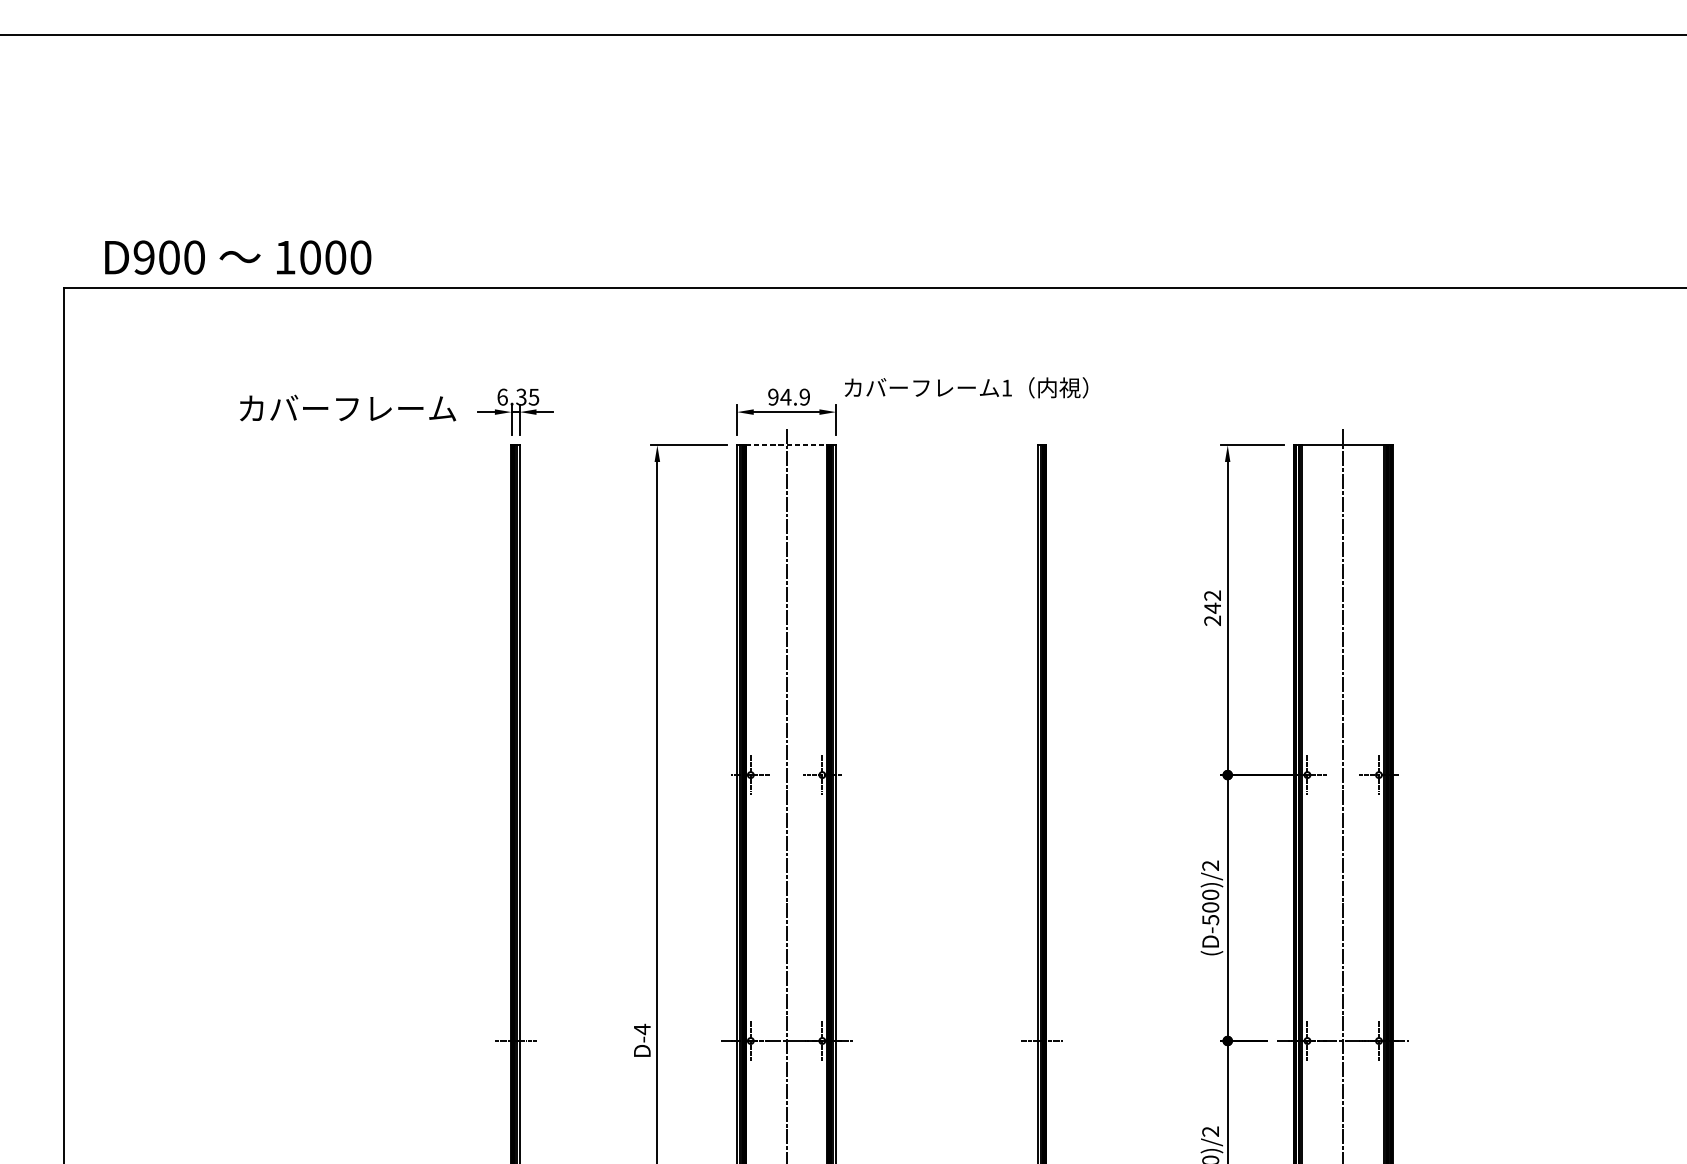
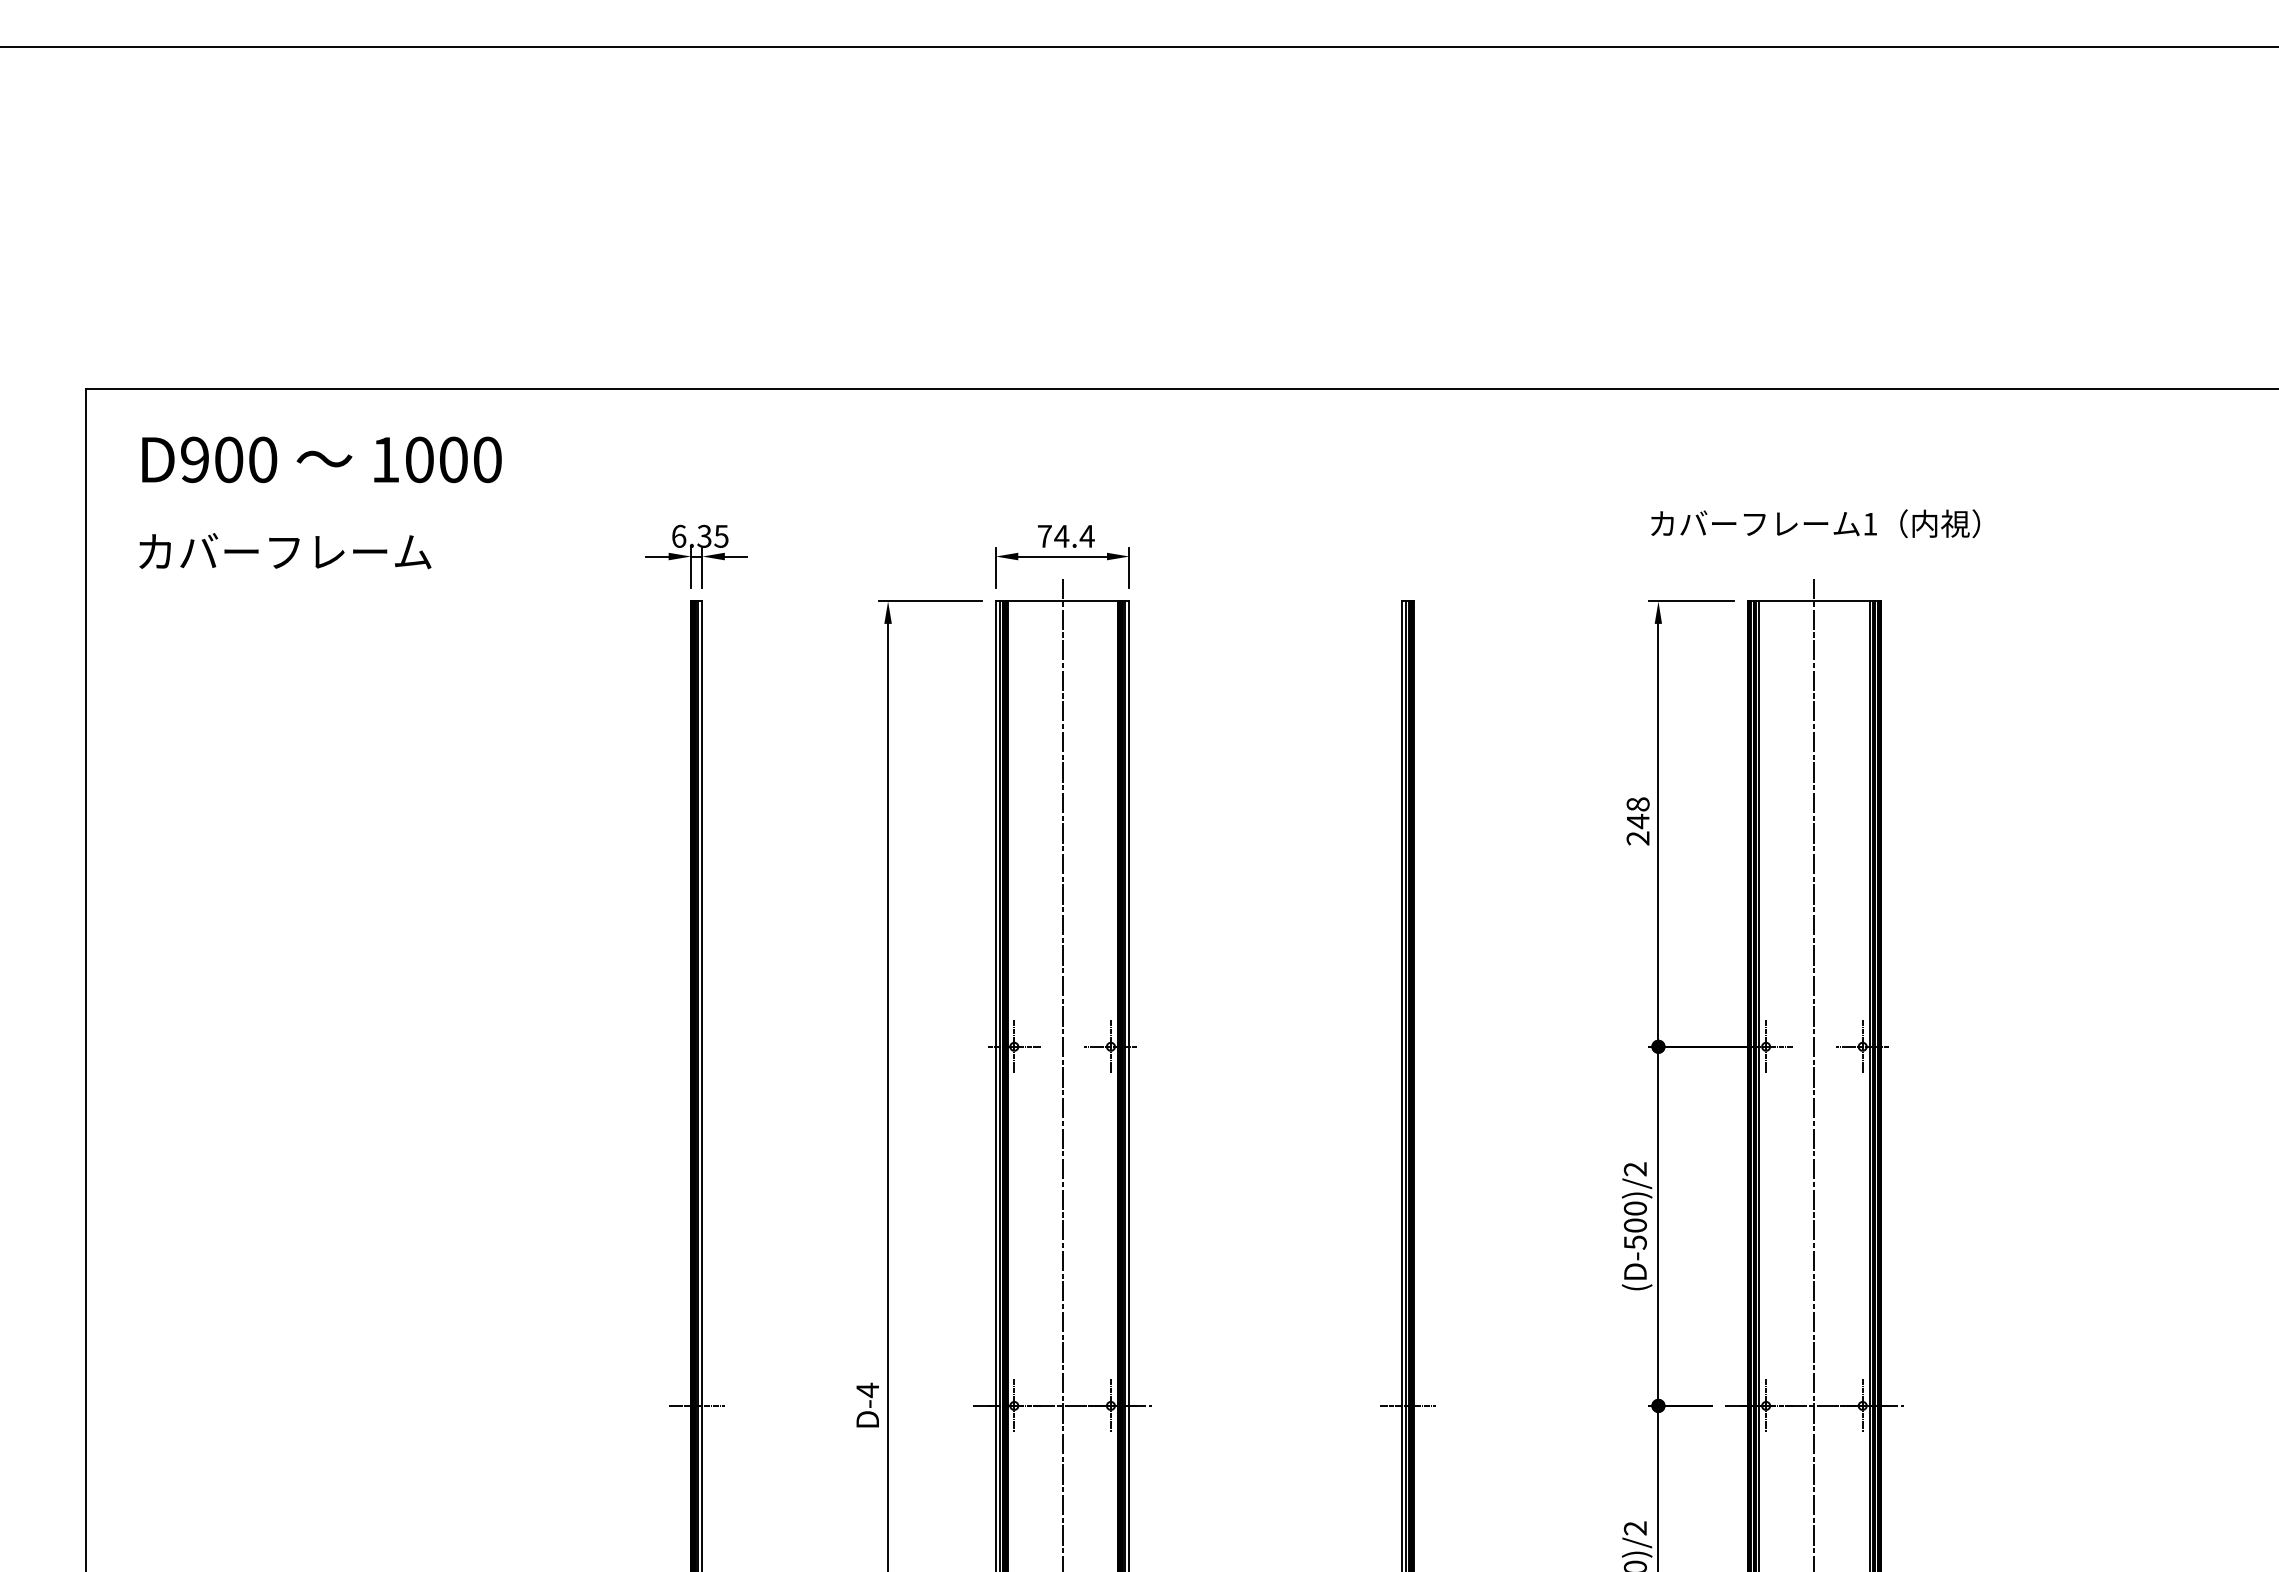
text: (237, 257) -> (321, 459), moved
text: (966, 387) -> (1815, 523), moved
text: (788, 396) -> (1065, 535), 94.9 -> 74.4
text: (348, 408) -> (285, 551), moved
line: (786, 445) -> (1062, 601), dashed -> solid
text: (1212, 595) -> (1637, 804), 242 -> 248

